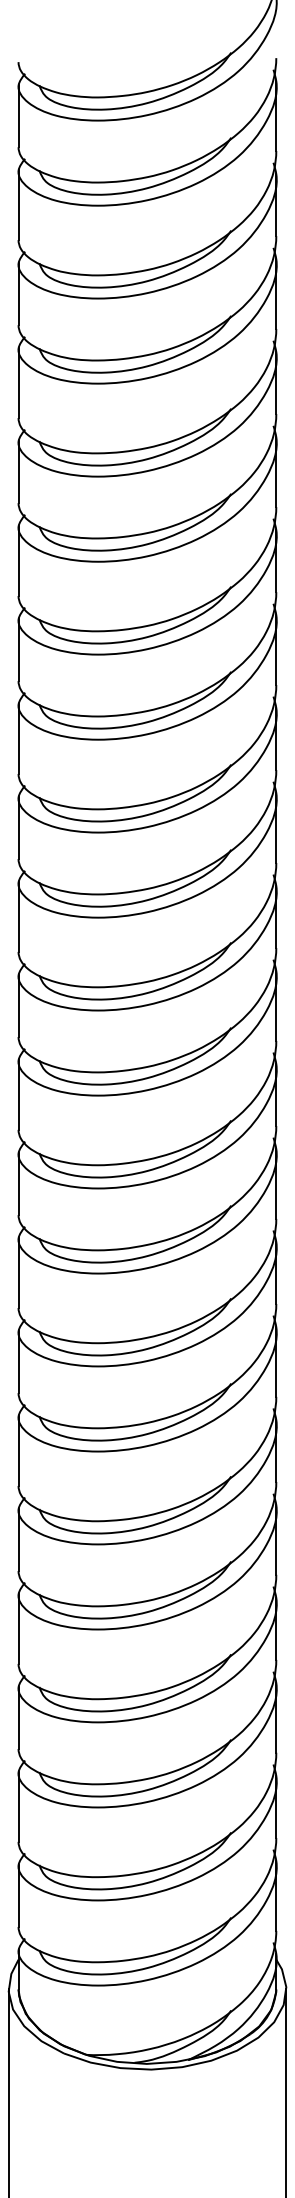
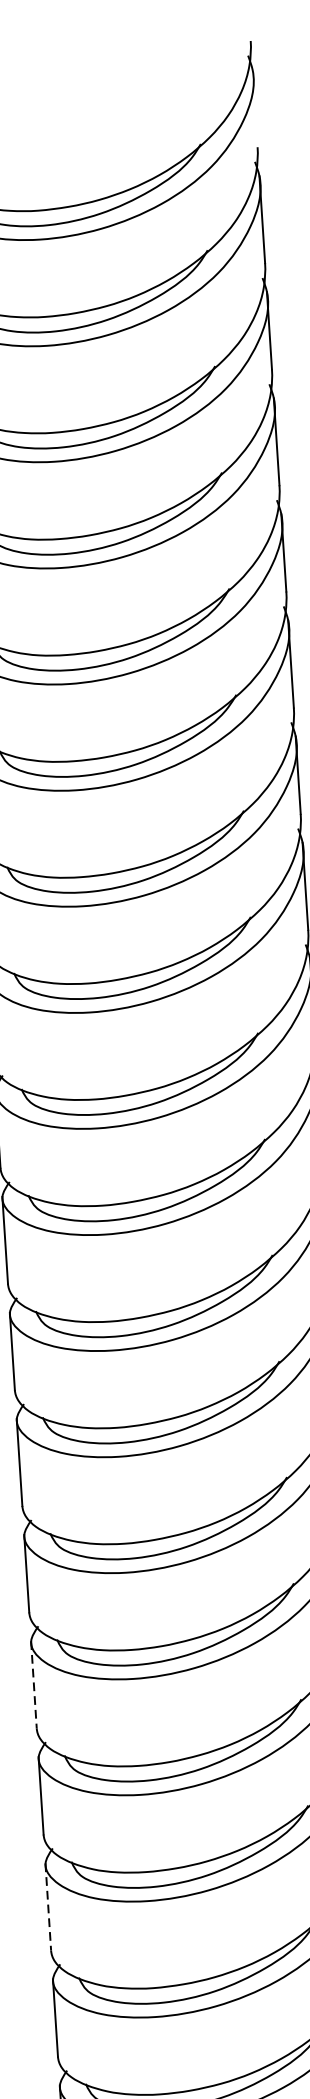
line: (18, 1273) -> (33, 1685), solid -> dashed
line: (18, 1451) -> (48, 1907), solid -> dashed

